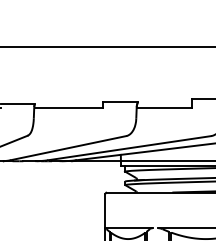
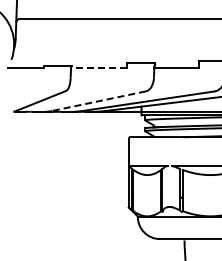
line: (69, 107) -> (99, 68), solid -> dashed
line: (69, 148) -> (99, 101), solid -> dashed

